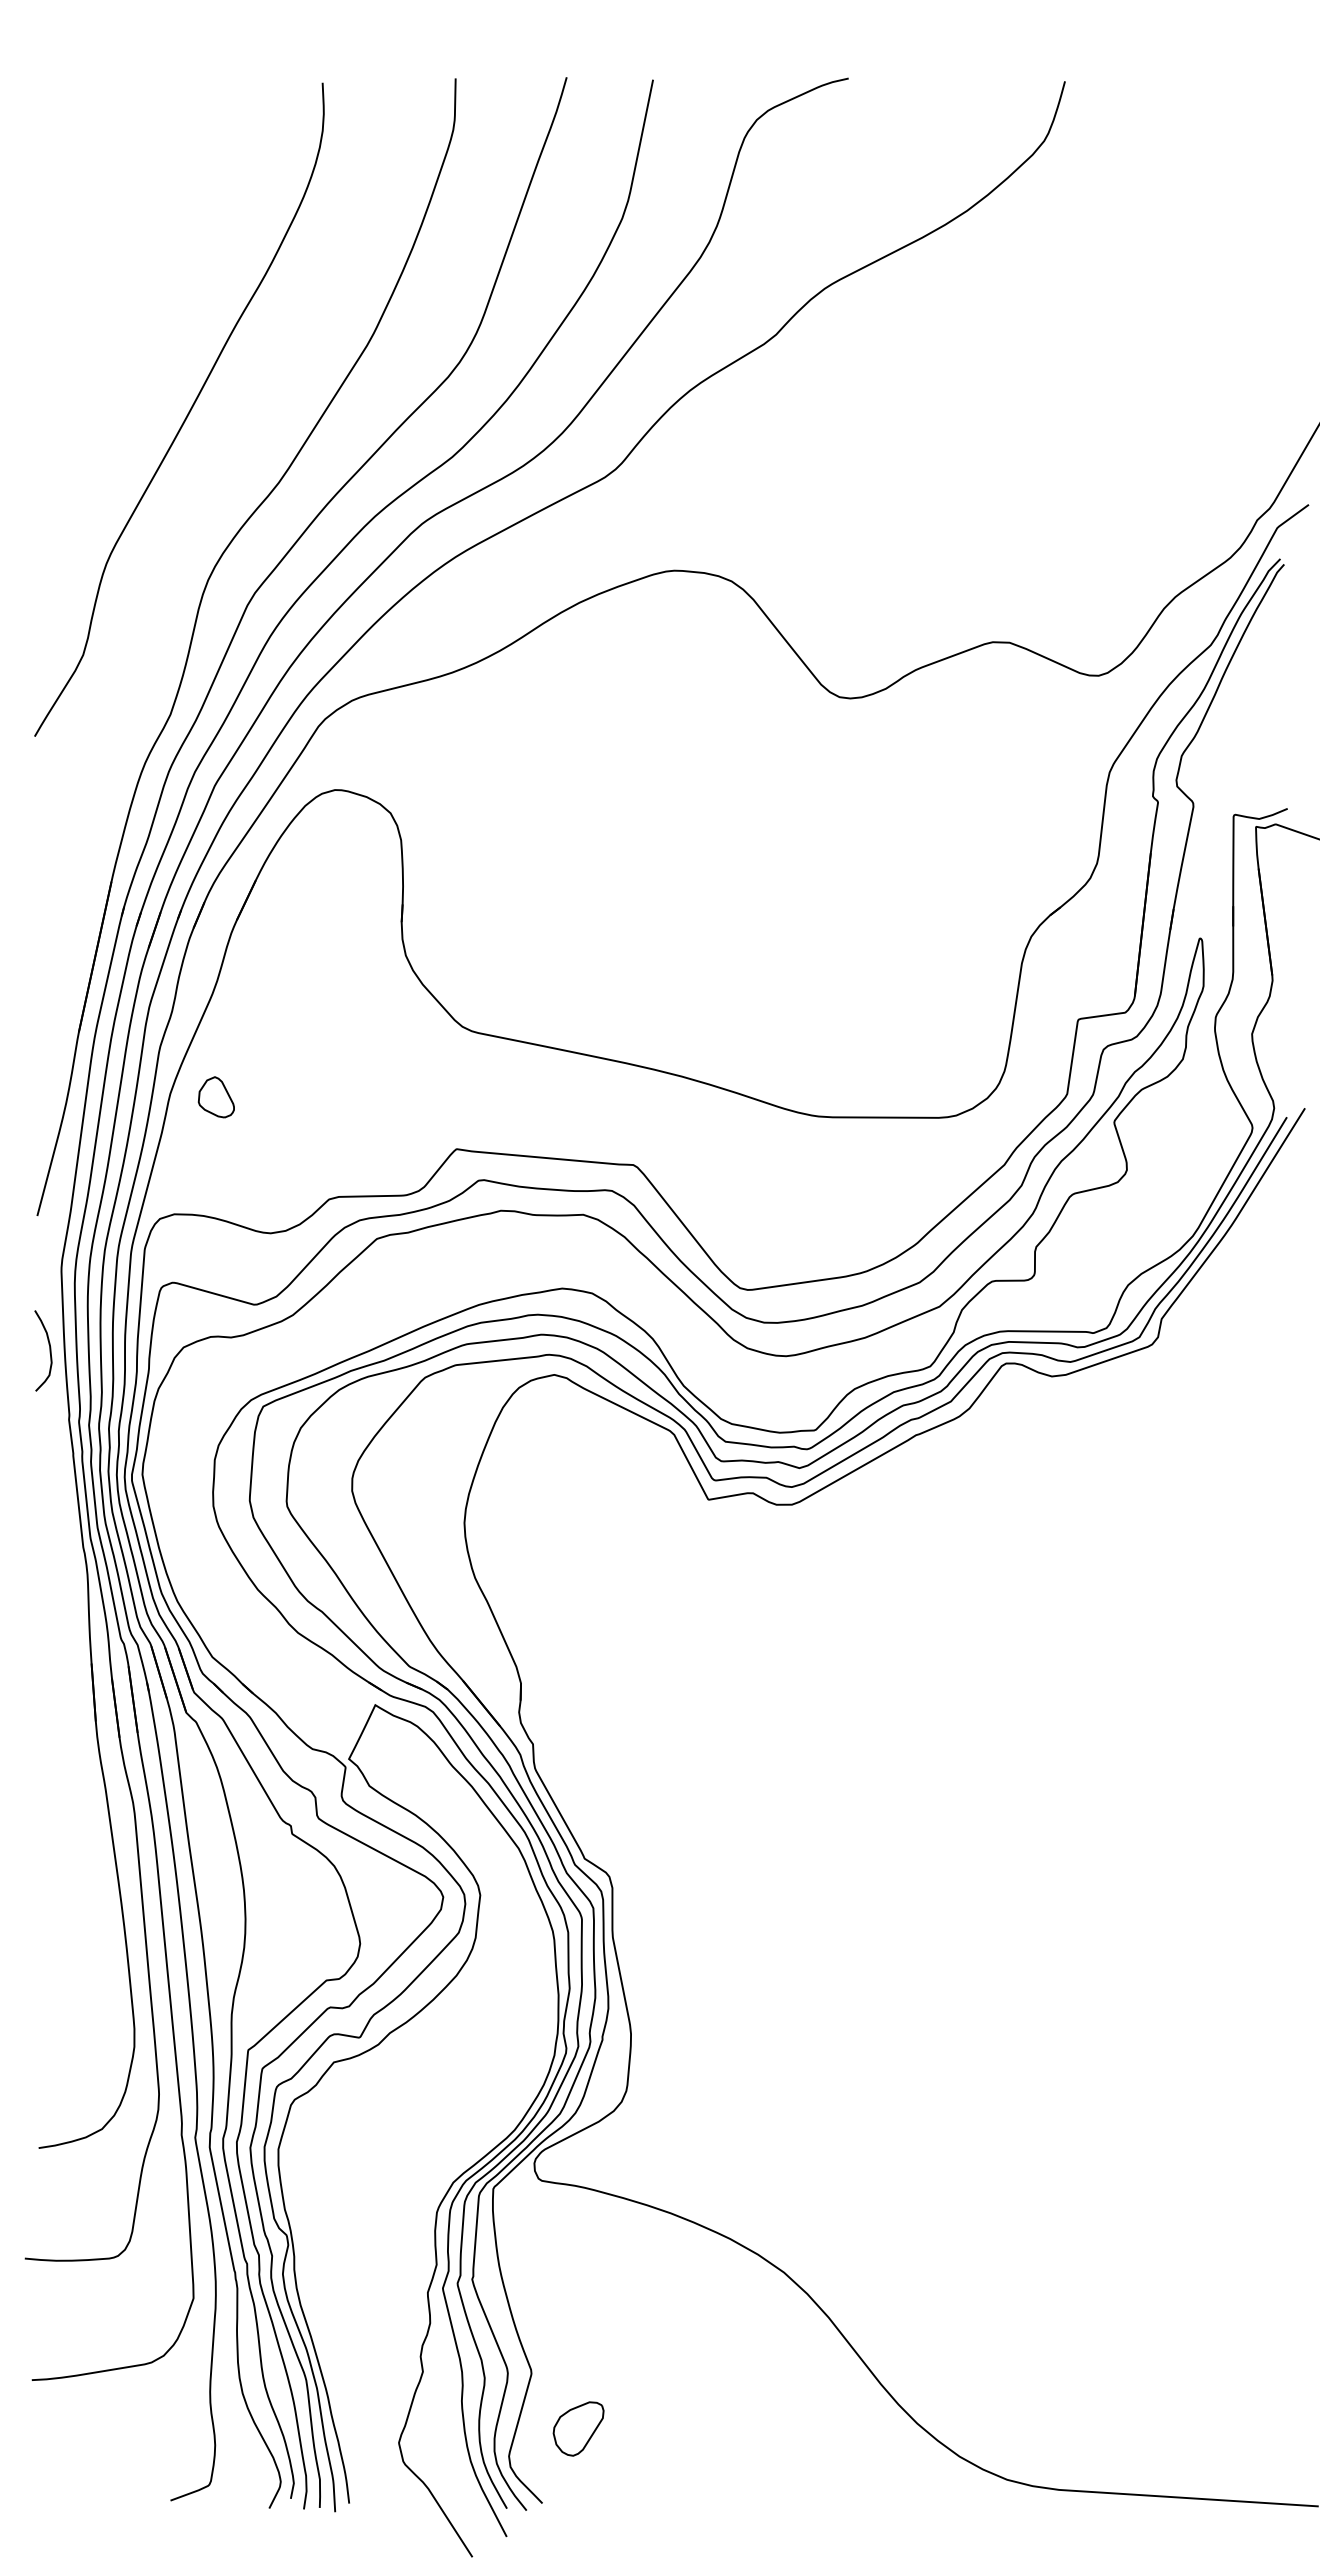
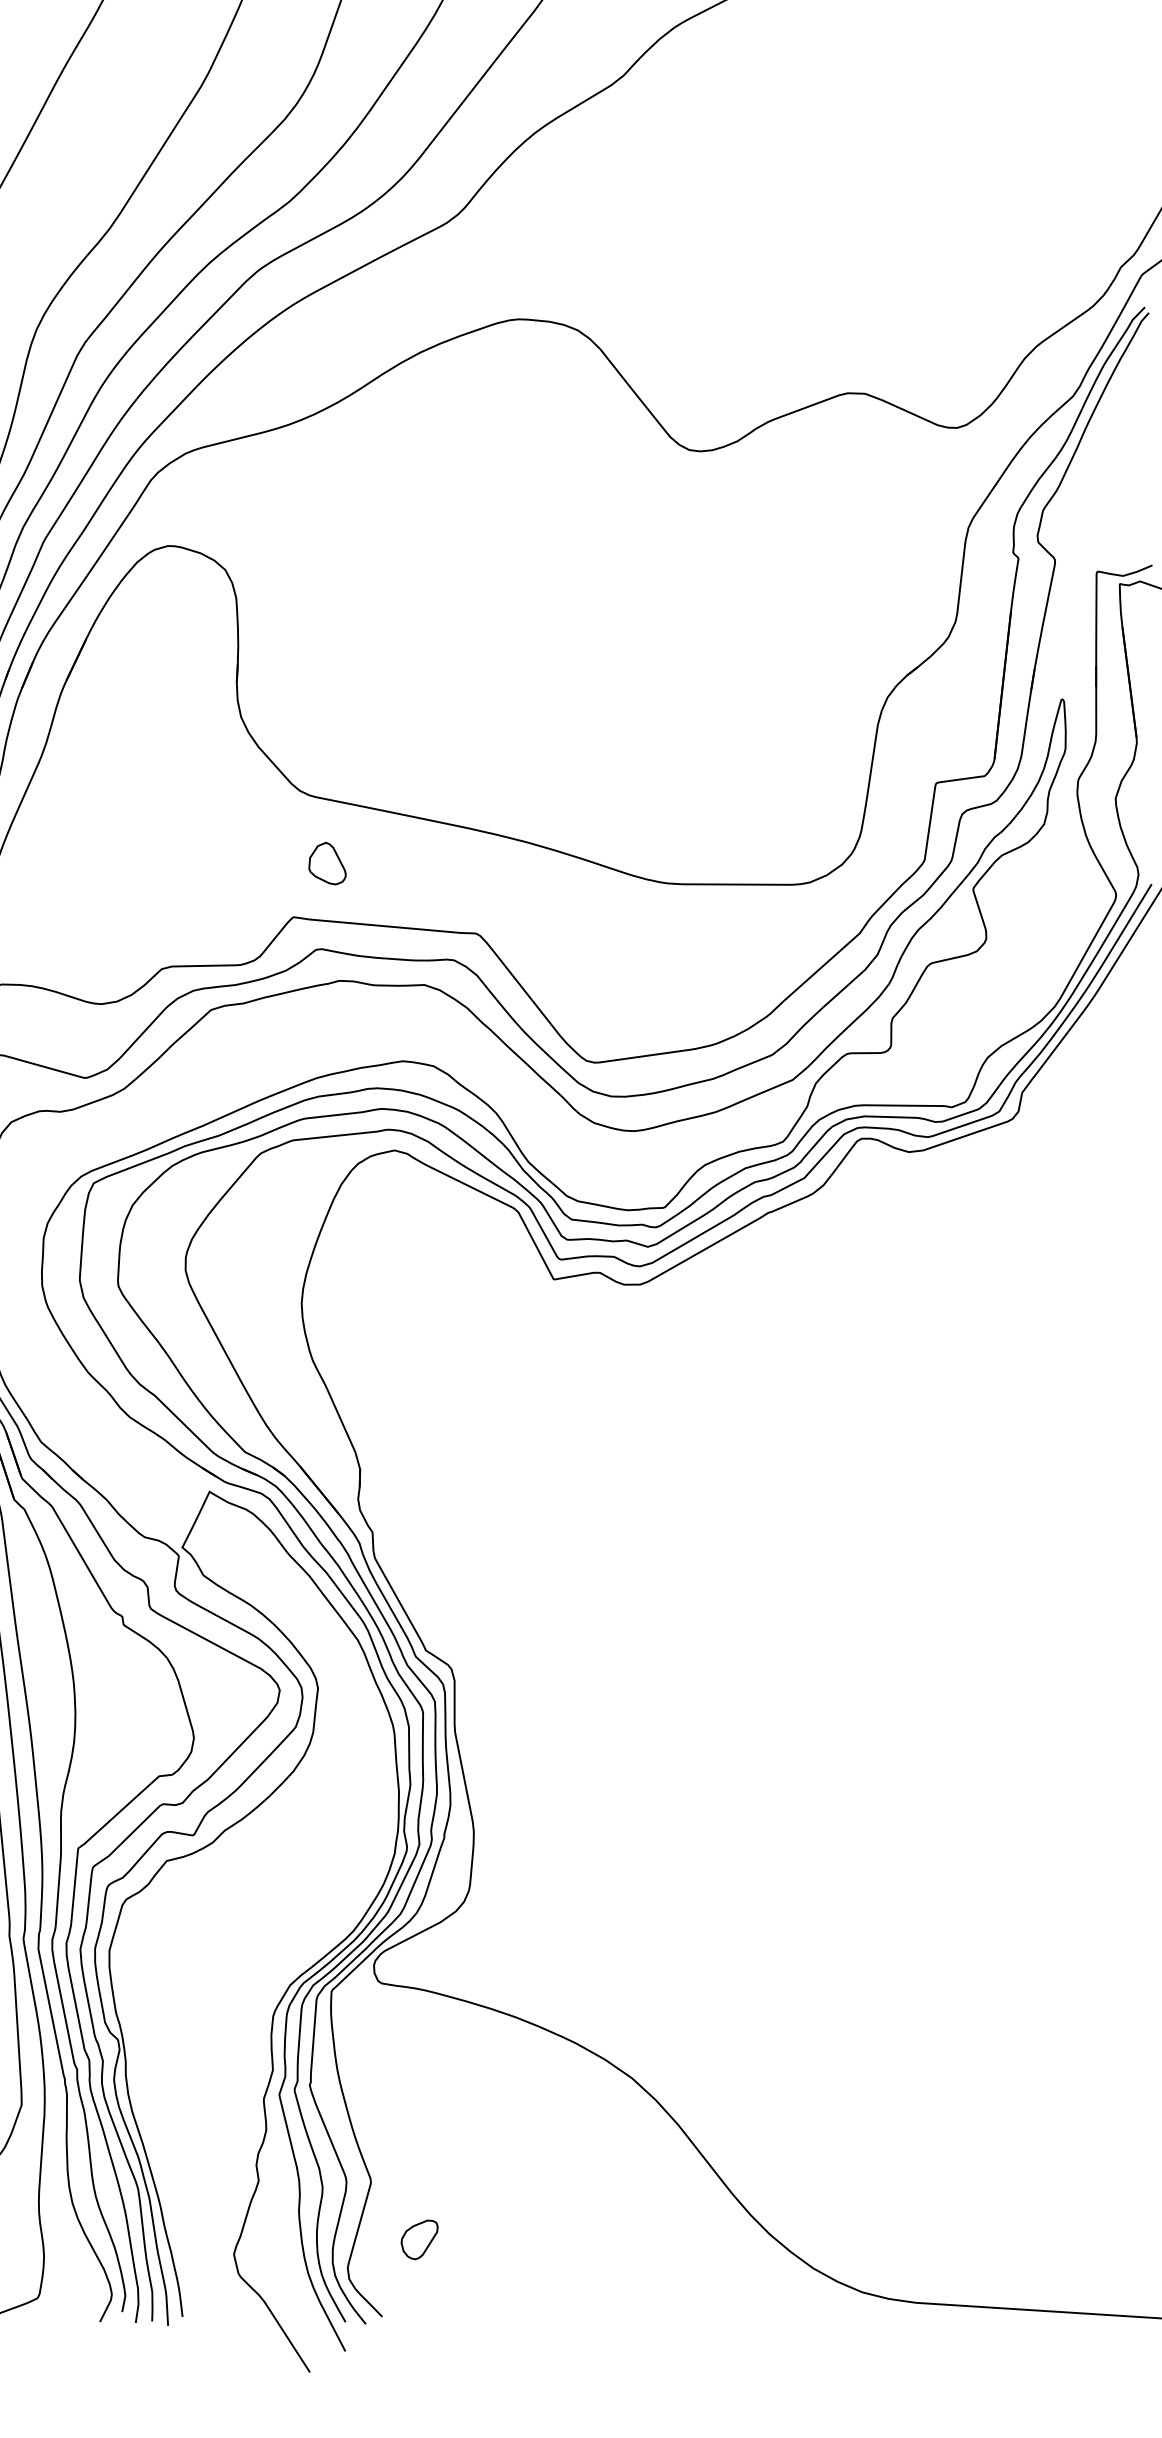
part: (215, 1097) -> (326, 863), moved
part: (578, 2428) -> (419, 2239), size x0.7

